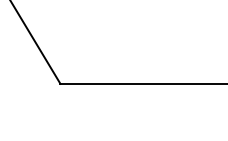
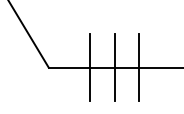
line: (110, 83) -> (89, 67), added
line: (141, 83) -> (114, 67), added
line: (172, 83) -> (139, 67), added

